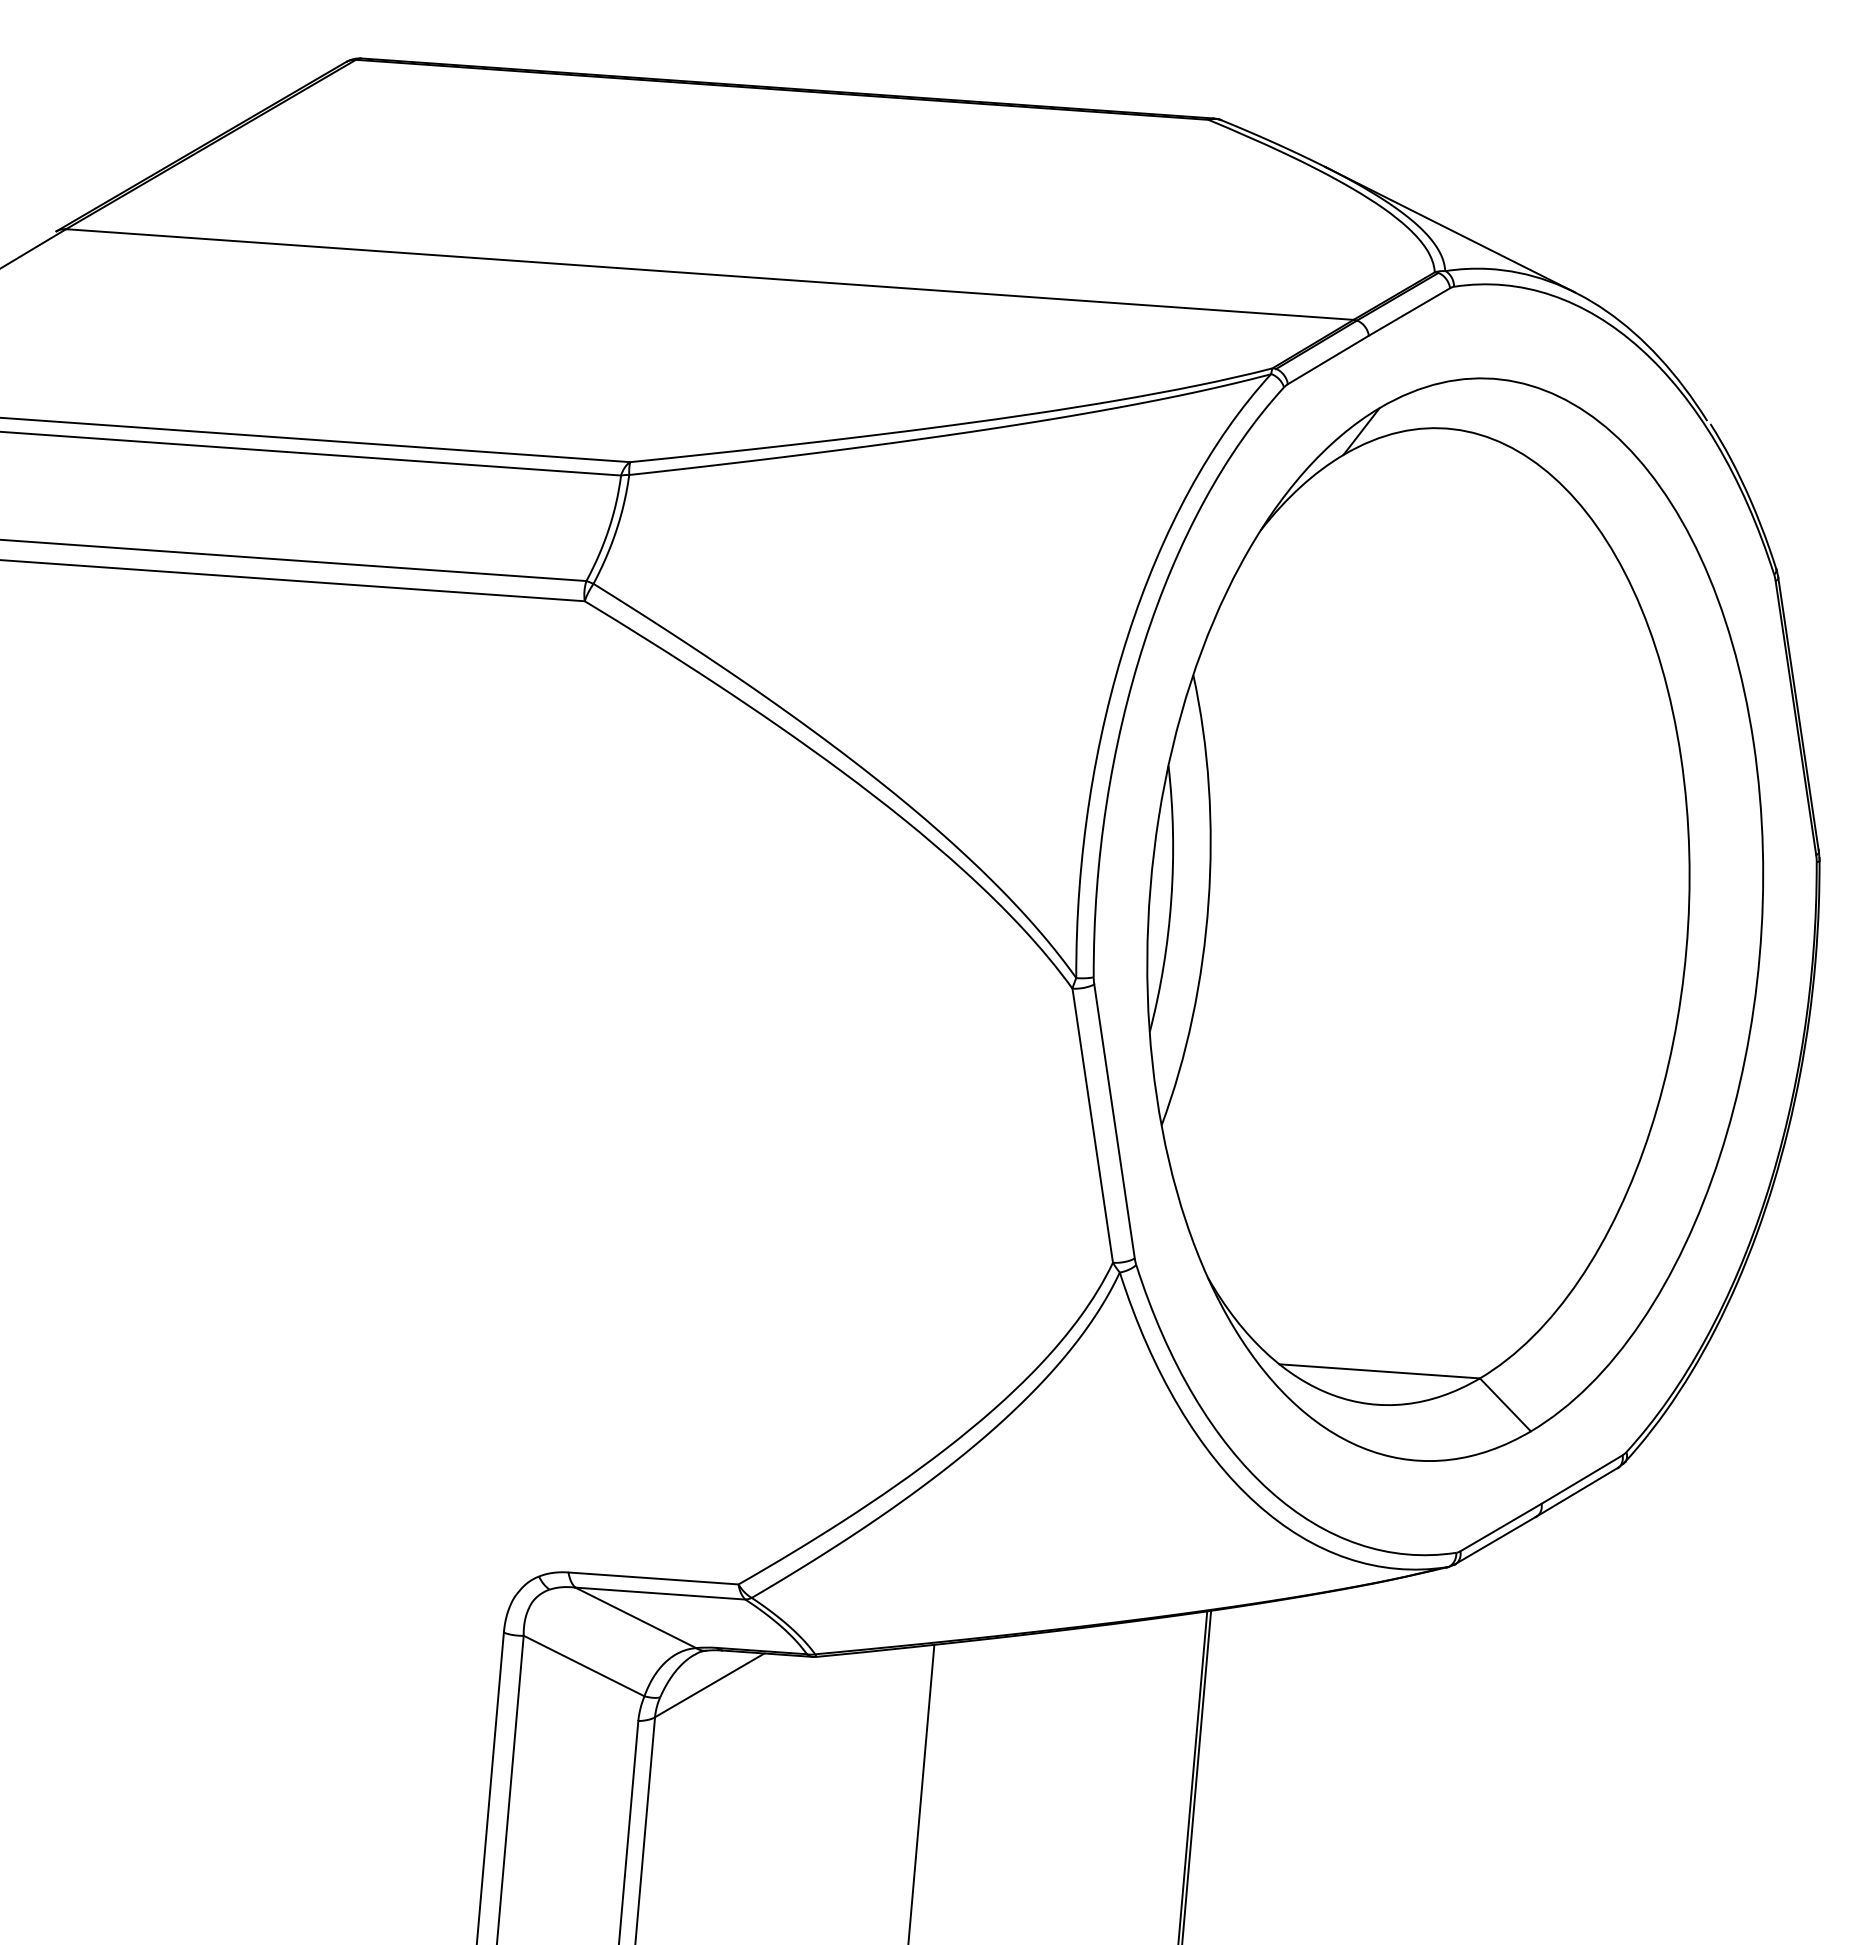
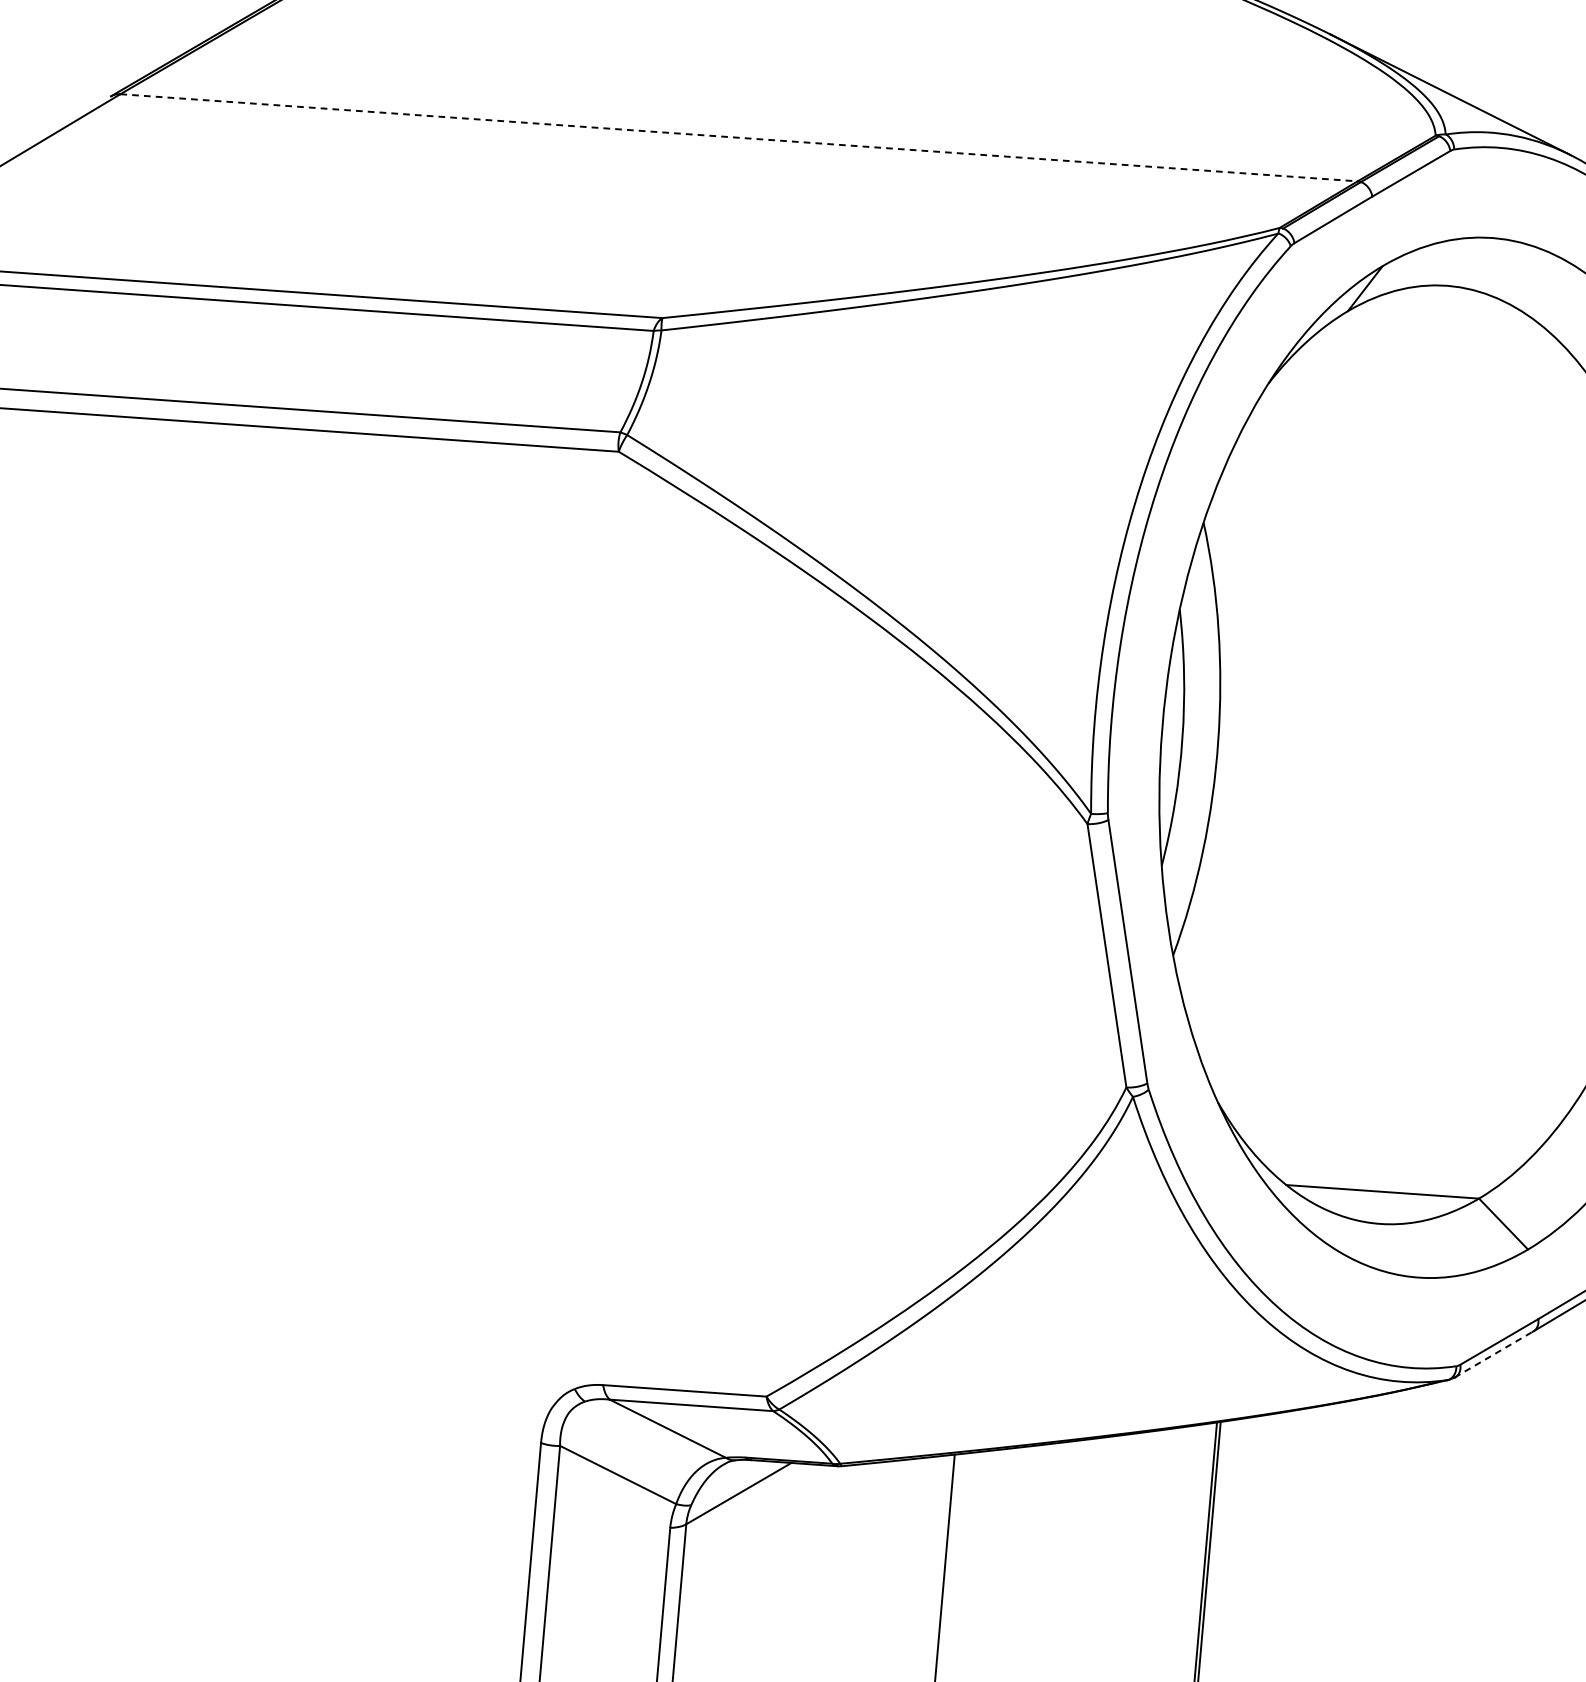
line: (710, 274) -> (739, 137), solid -> dashed
line: (1495, 1540) -> (1494, 1354), solid -> dashed

